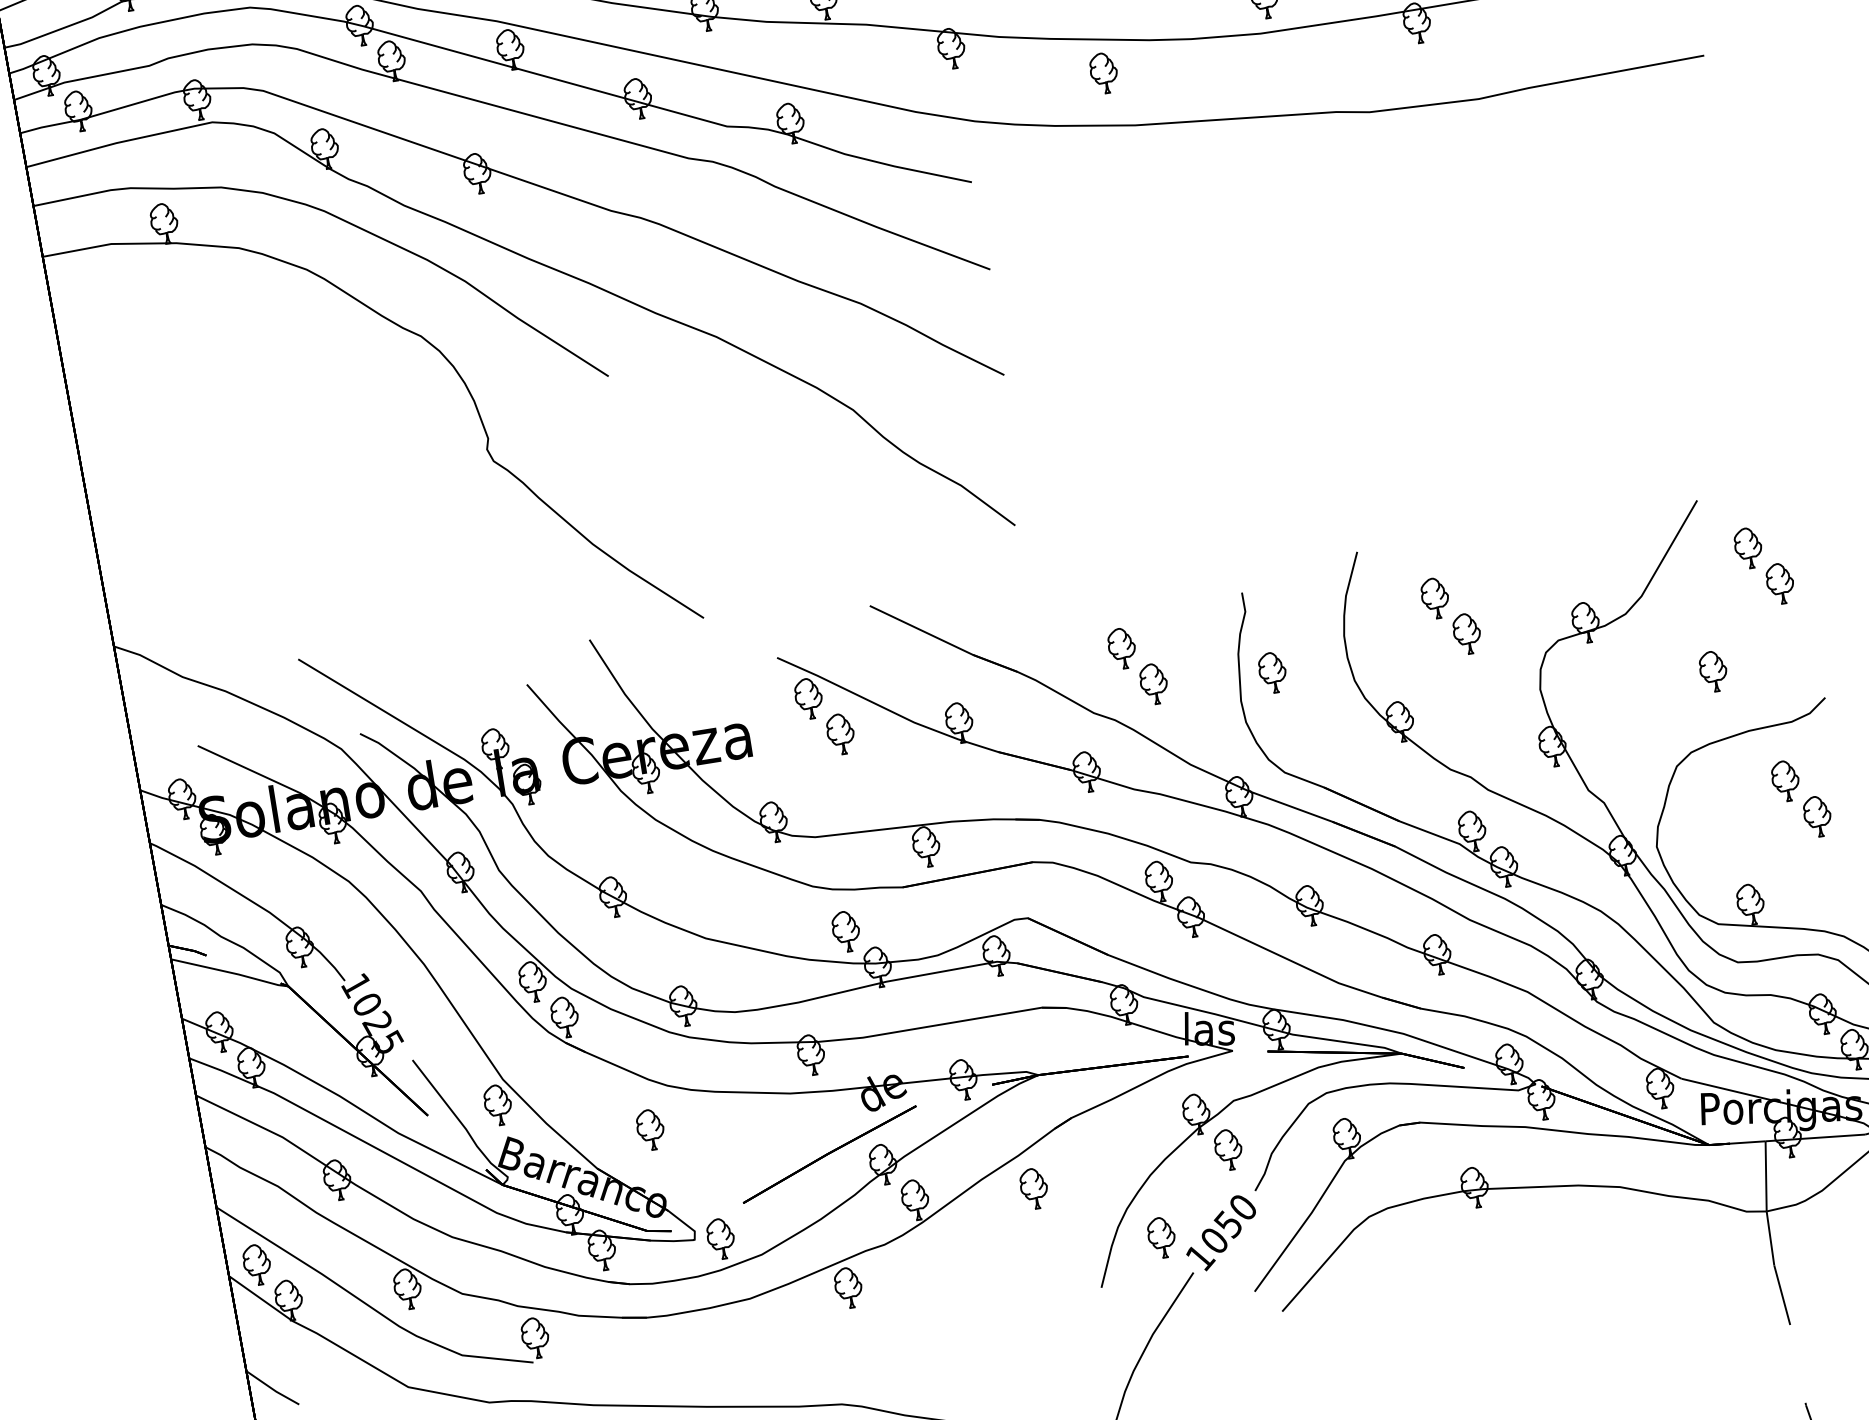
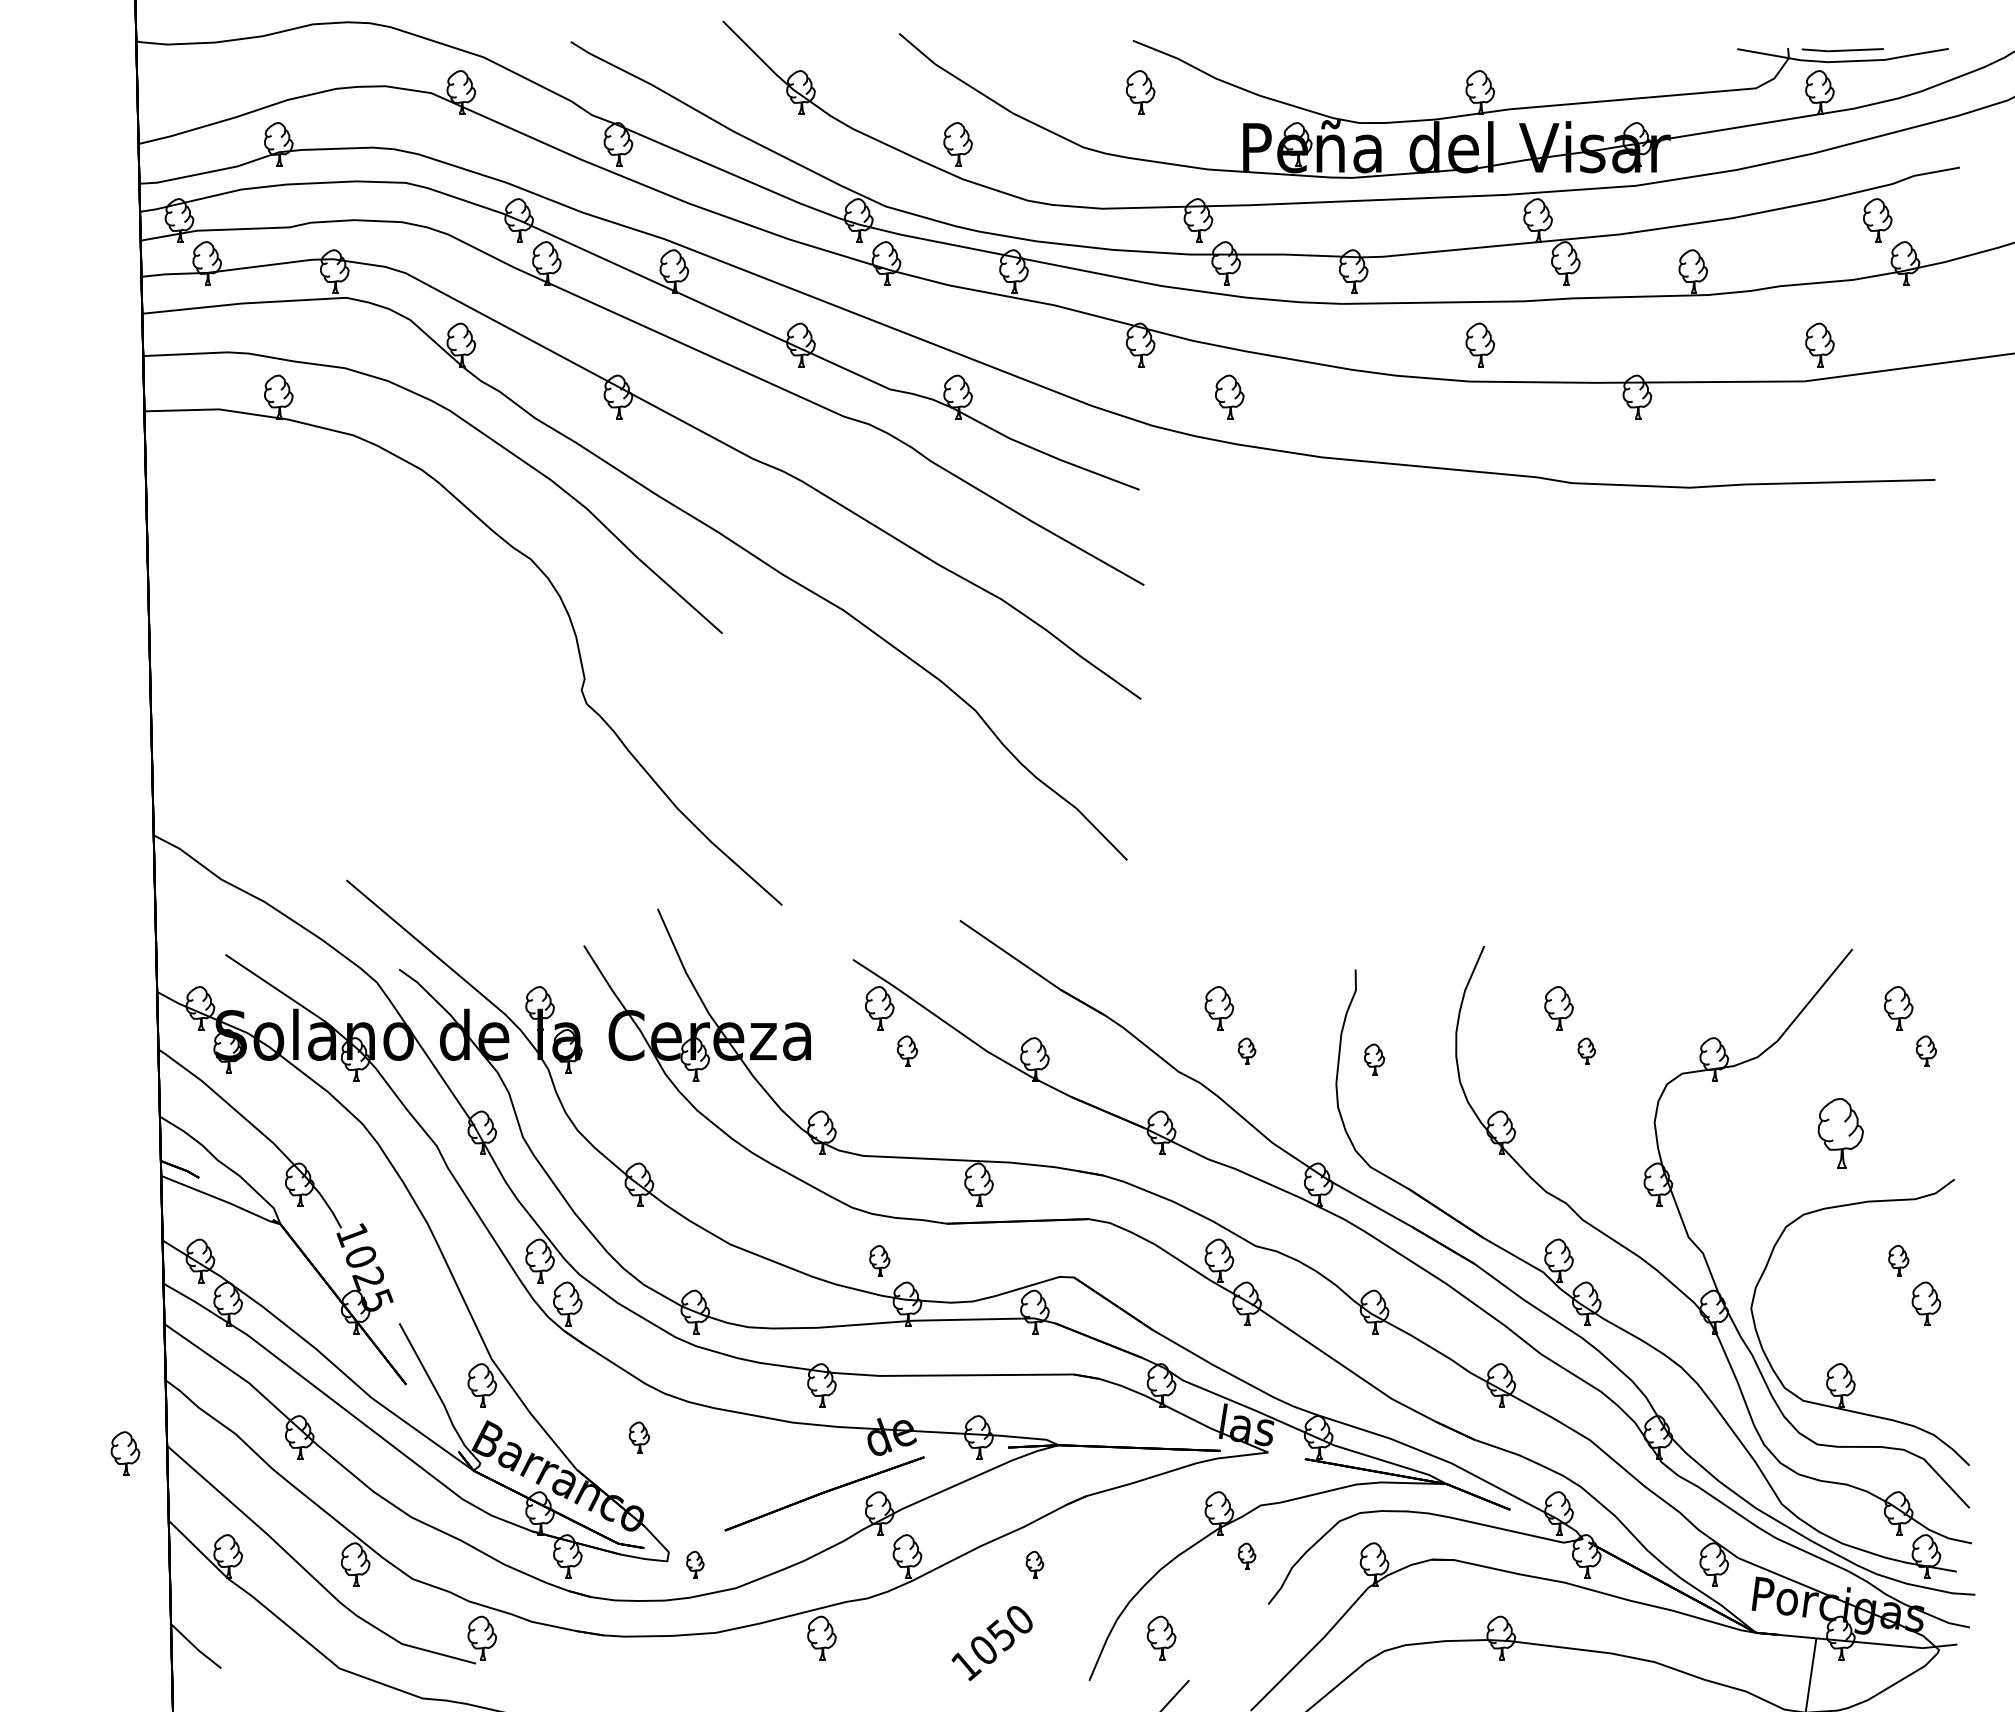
part: (1103, 72) -> (1229, 396), moved
part: (1780, 583) -> (1926, 1051), size x0.7
part: (1466, 634) -> (1586, 1051), size x0.6
part: (1713, 671) -> (1840, 1132), size x1.6
part: (1272, 672) -> (1374, 1059), size x0.7
part: (1153, 684) -> (1246, 1051), size x0.6
part: (840, 734) -> (907, 1051), size x0.7
part: (1785, 780) -> (1898, 1260), size x0.7
part: (845, 931) -> (879, 1260), size x0.7
part: (650, 1129) -> (639, 1437), size x0.7
part: (1228, 1149) -> (1246, 1556), size x0.6
part: (1033, 1188) -> (1034, 1564), size x0.6
text: (1220, 1233) -> (991, 1643), moved
part: (721, 1238) -> (695, 1564), size x0.6
part: (257, 1264) -> (125, 1453), moved

